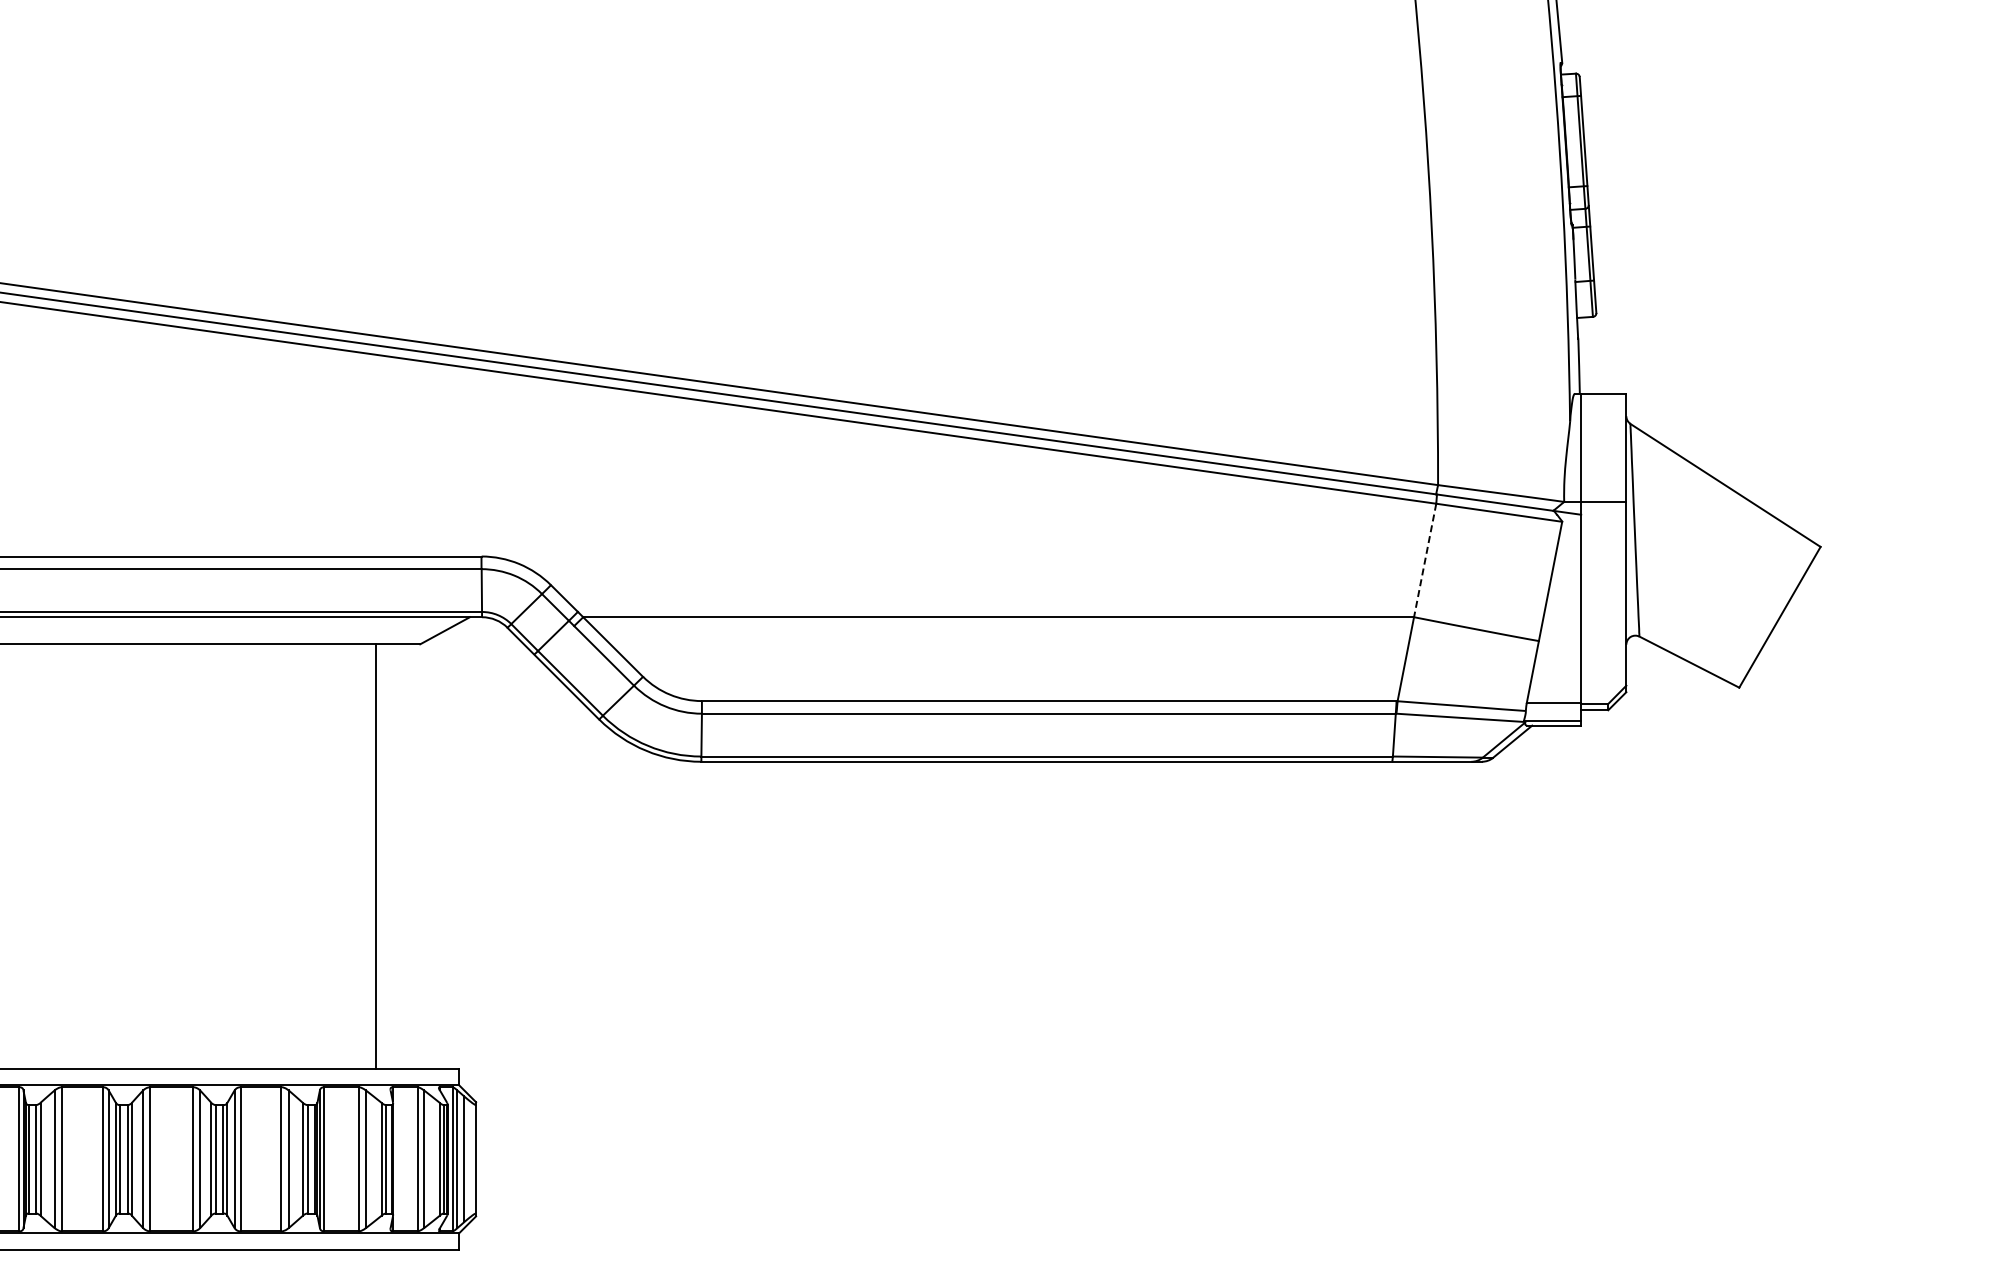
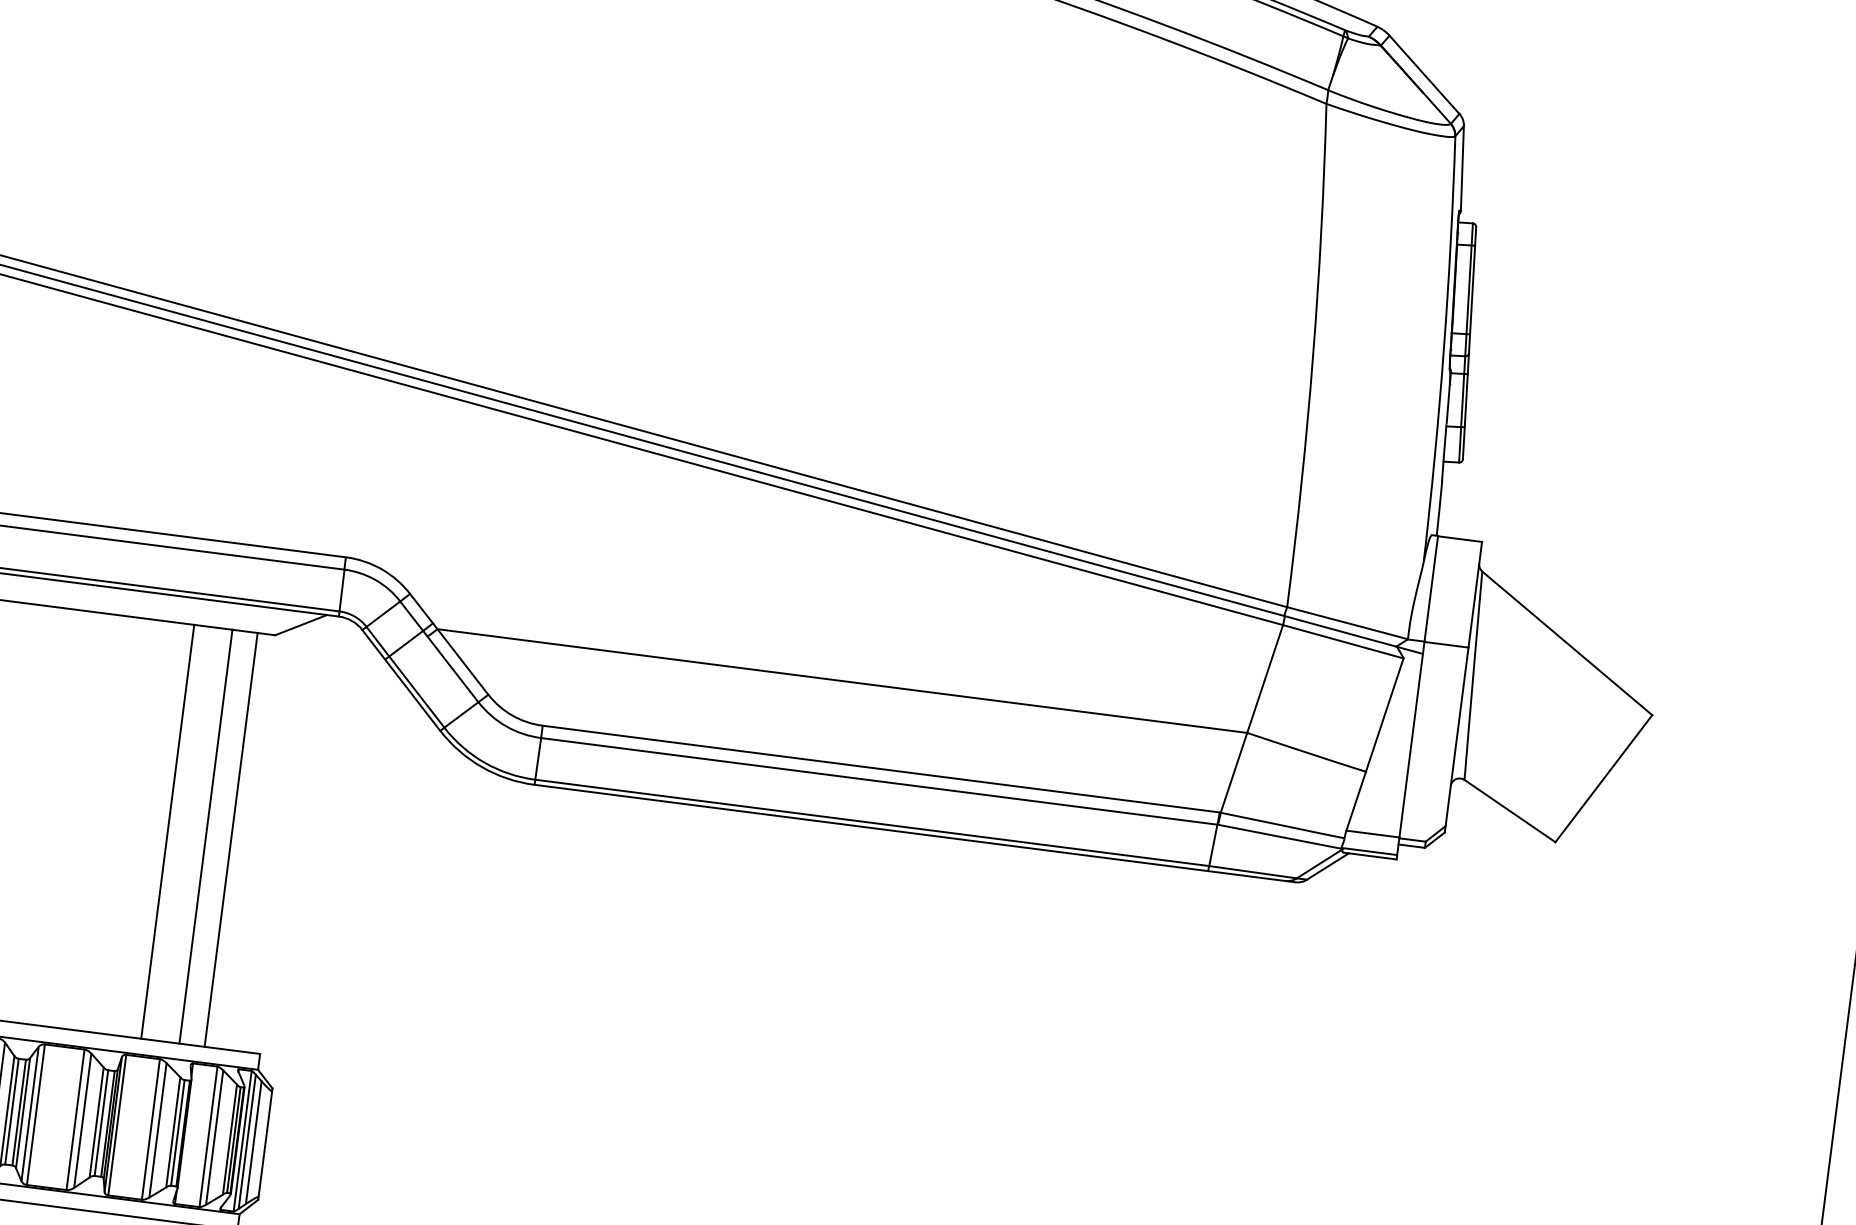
line: (1425, 560) -> (1265, 679), dashed -> solid
line: (337, 856) -> (168, 831), added
line: (402, 856) -> (231, 839), added

